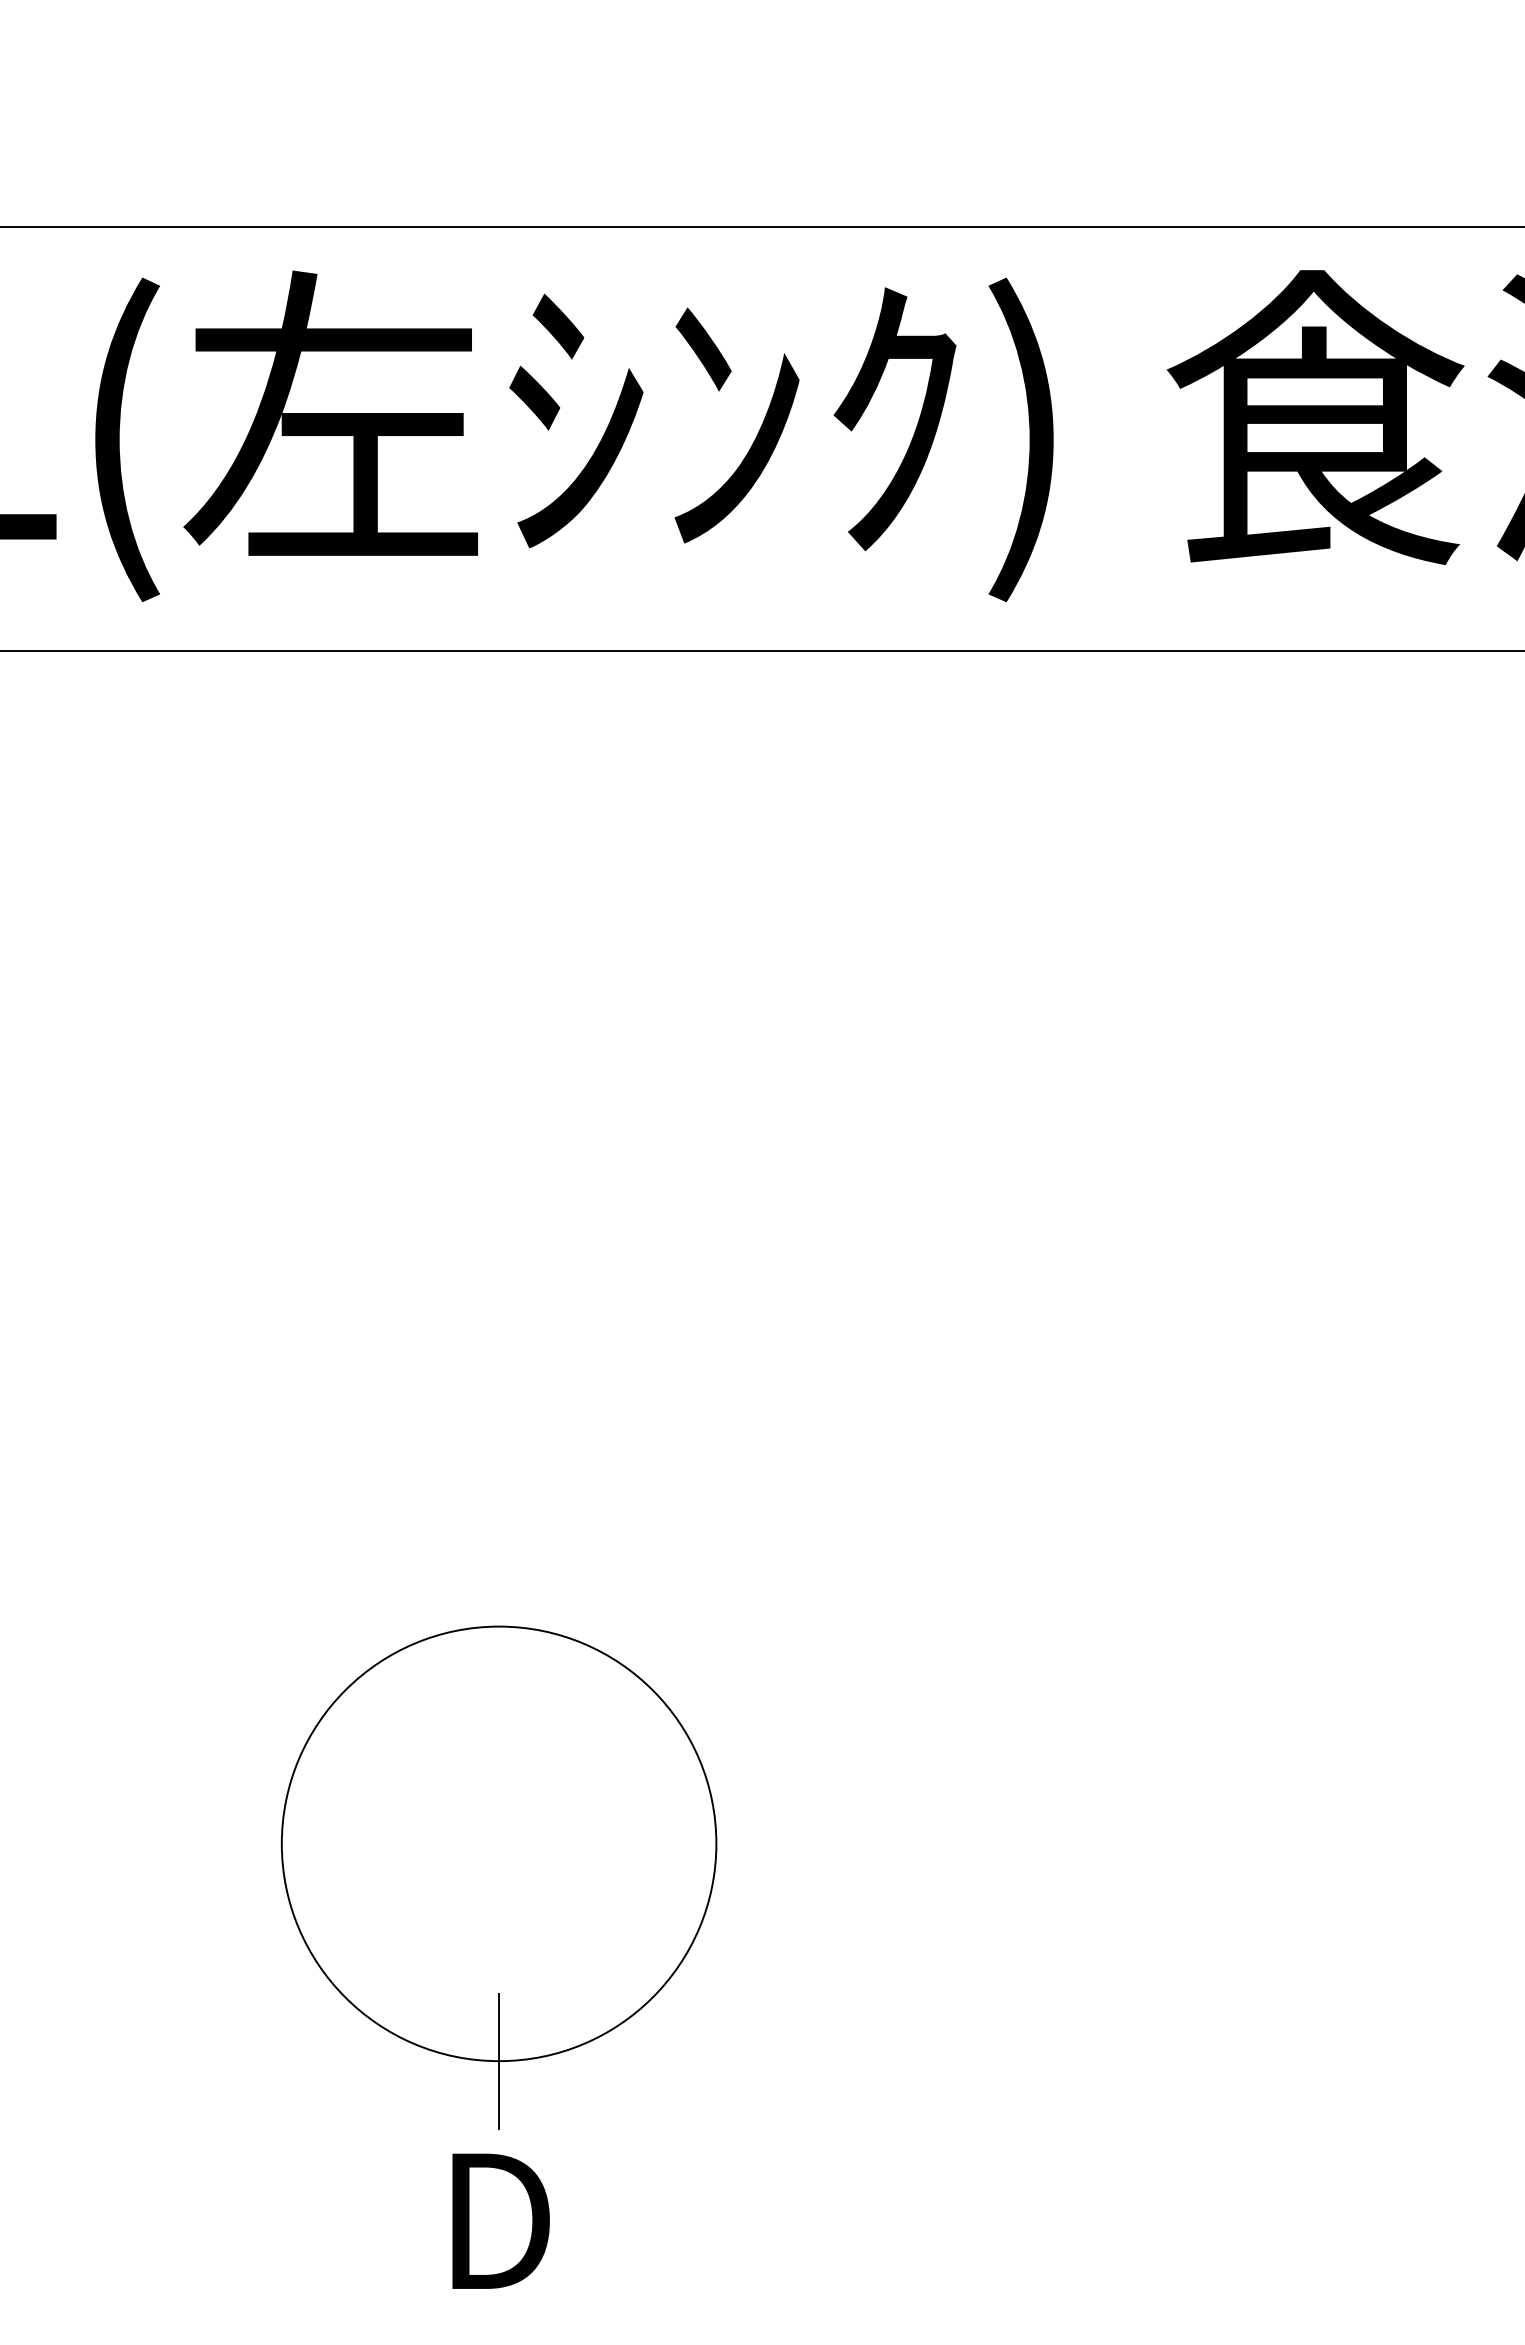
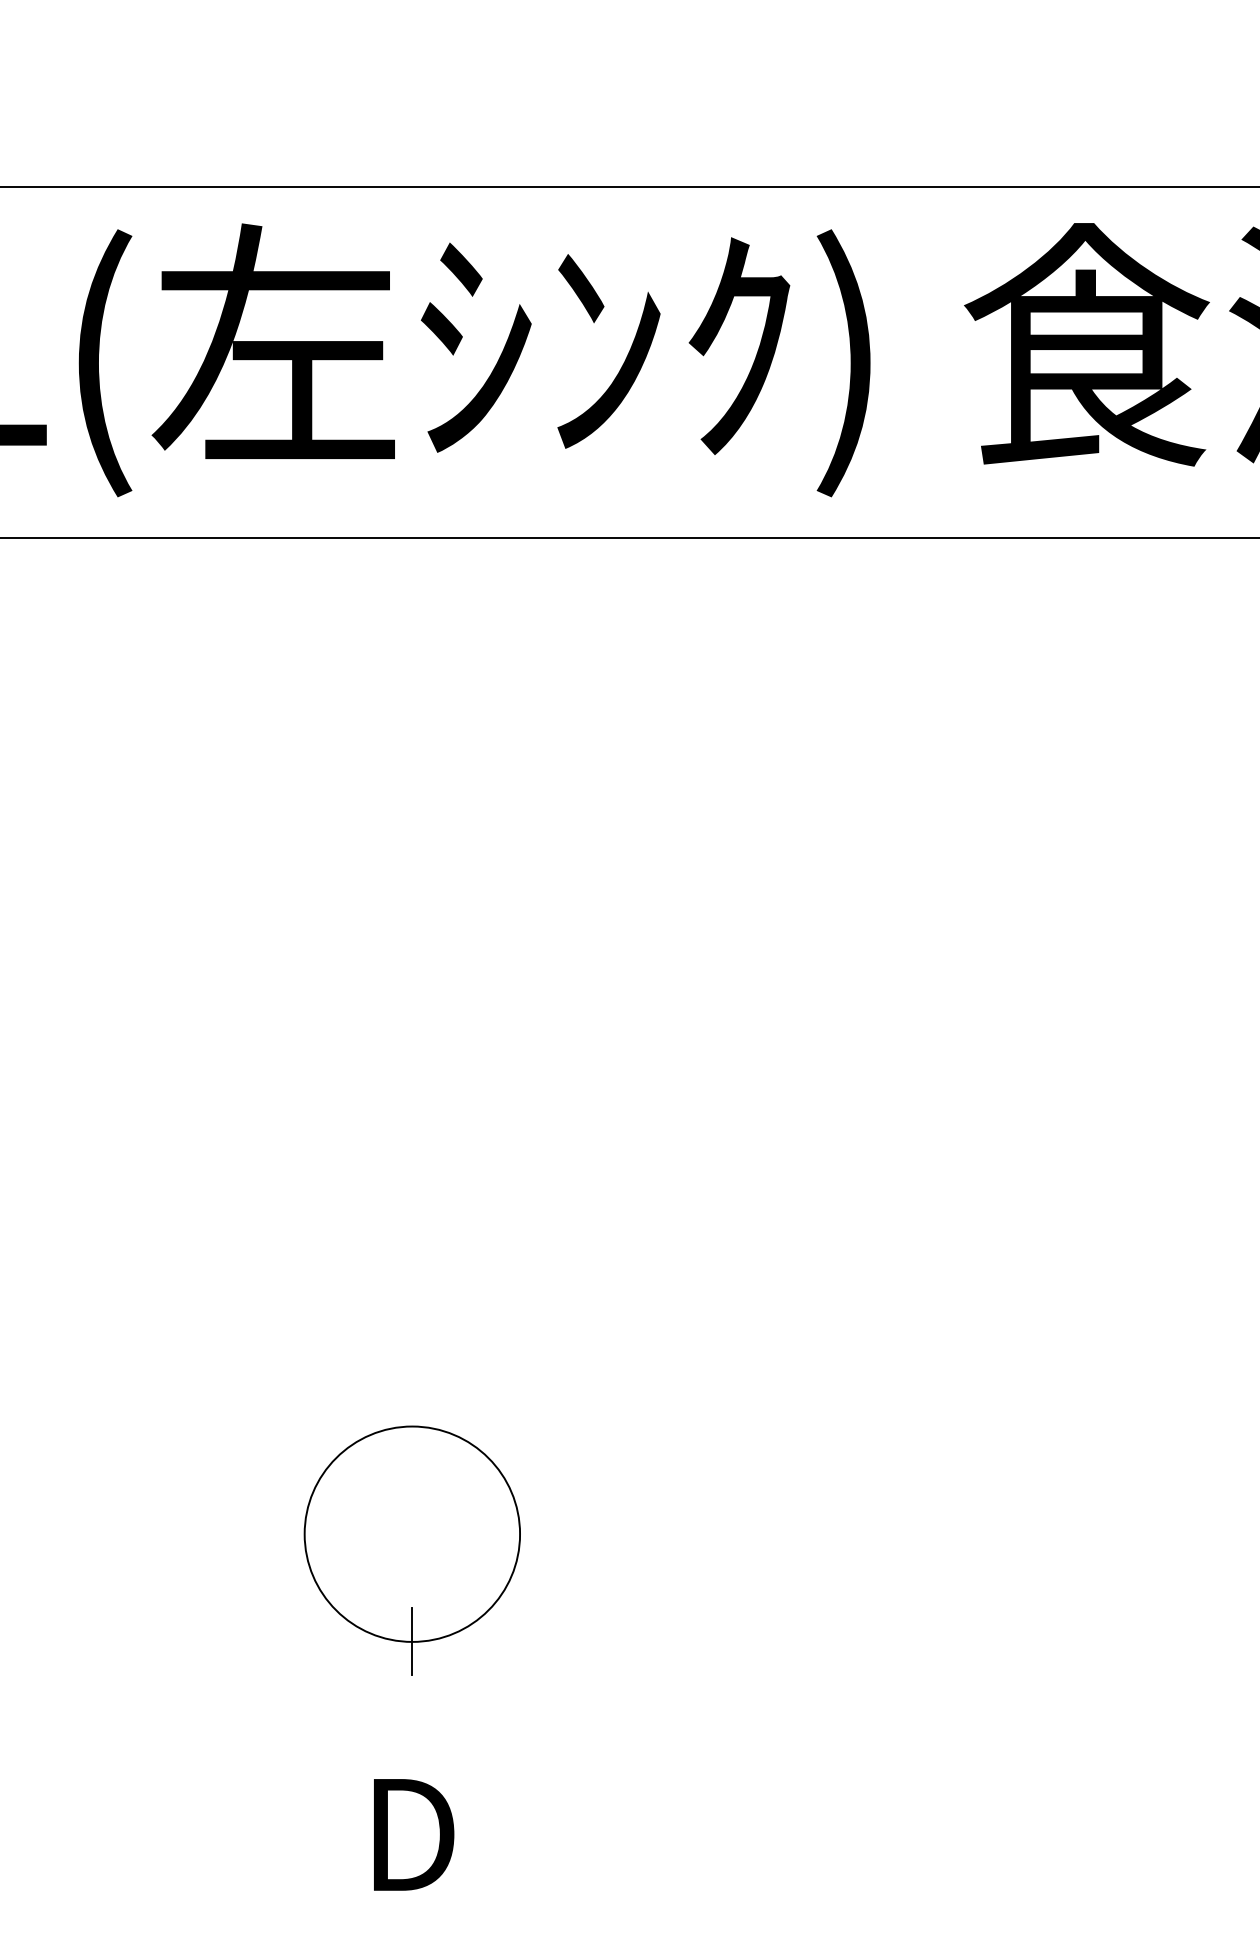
part: (498, 1877) -> (411, 1550), size x0.6

